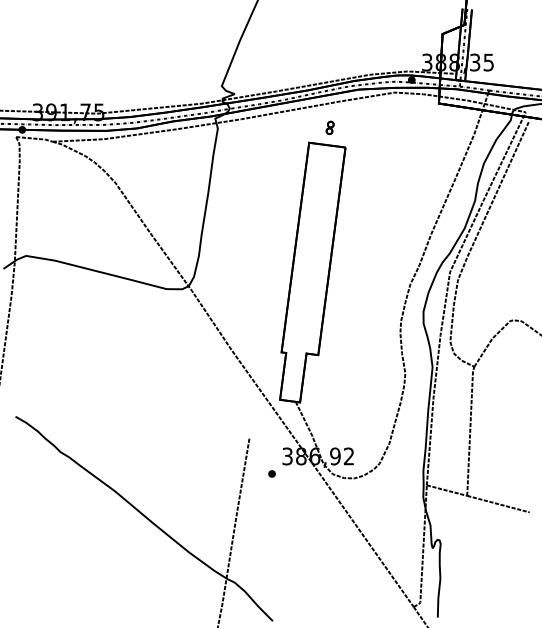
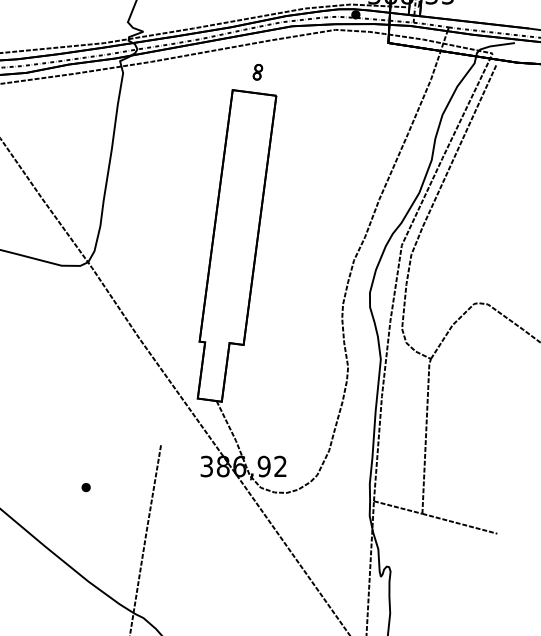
part: (271, 473) -> (85, 487), moved

